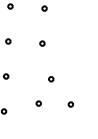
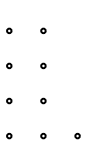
circle: (51, 78) -> (43, 100), moved
circle: (38, 103) -> (43, 135), moved
circle: (70, 103) -> (77, 135), moved

